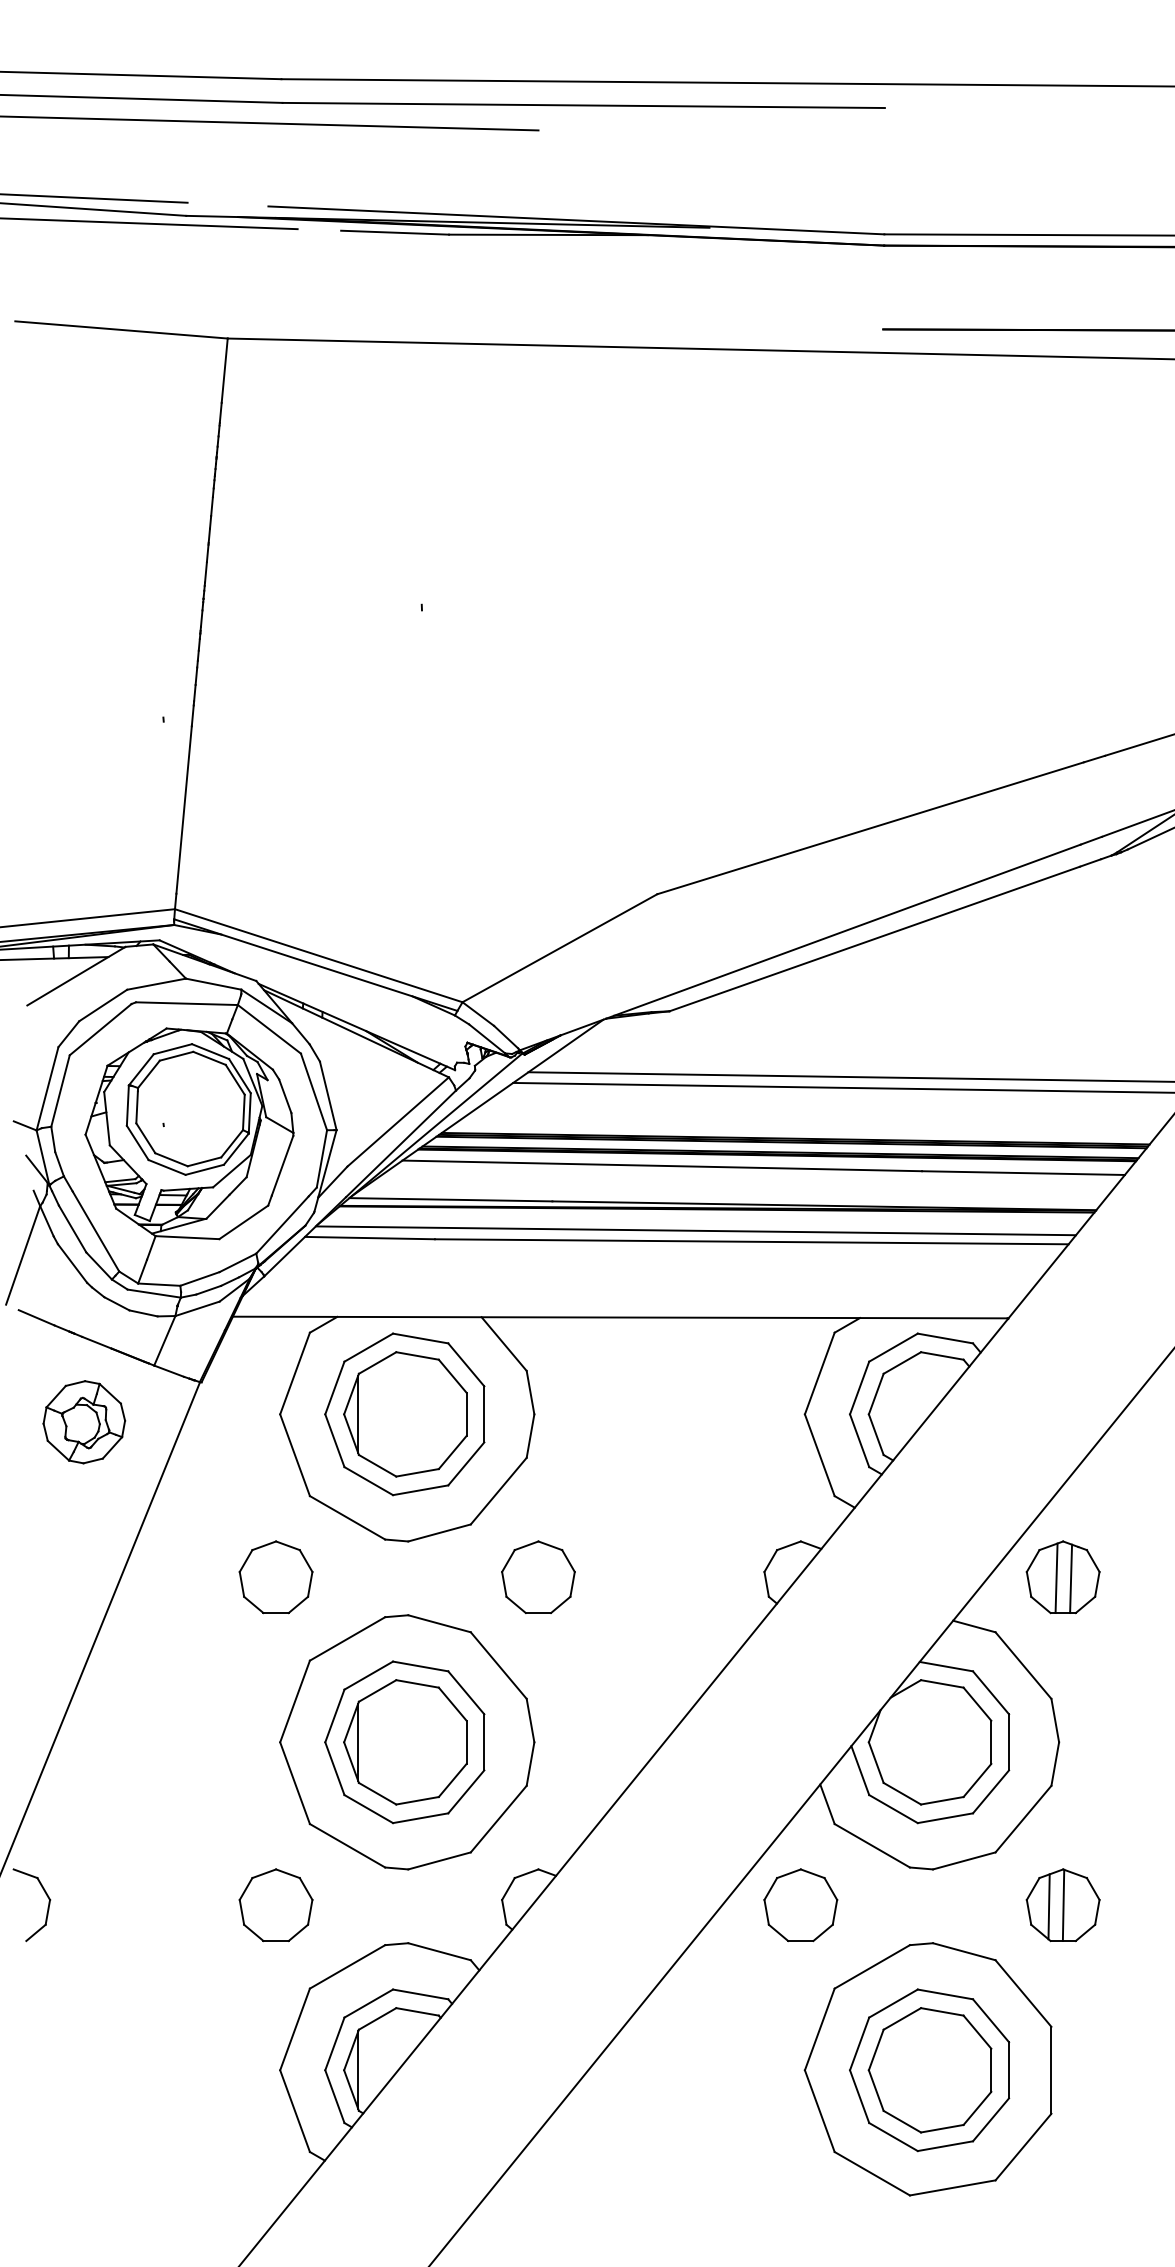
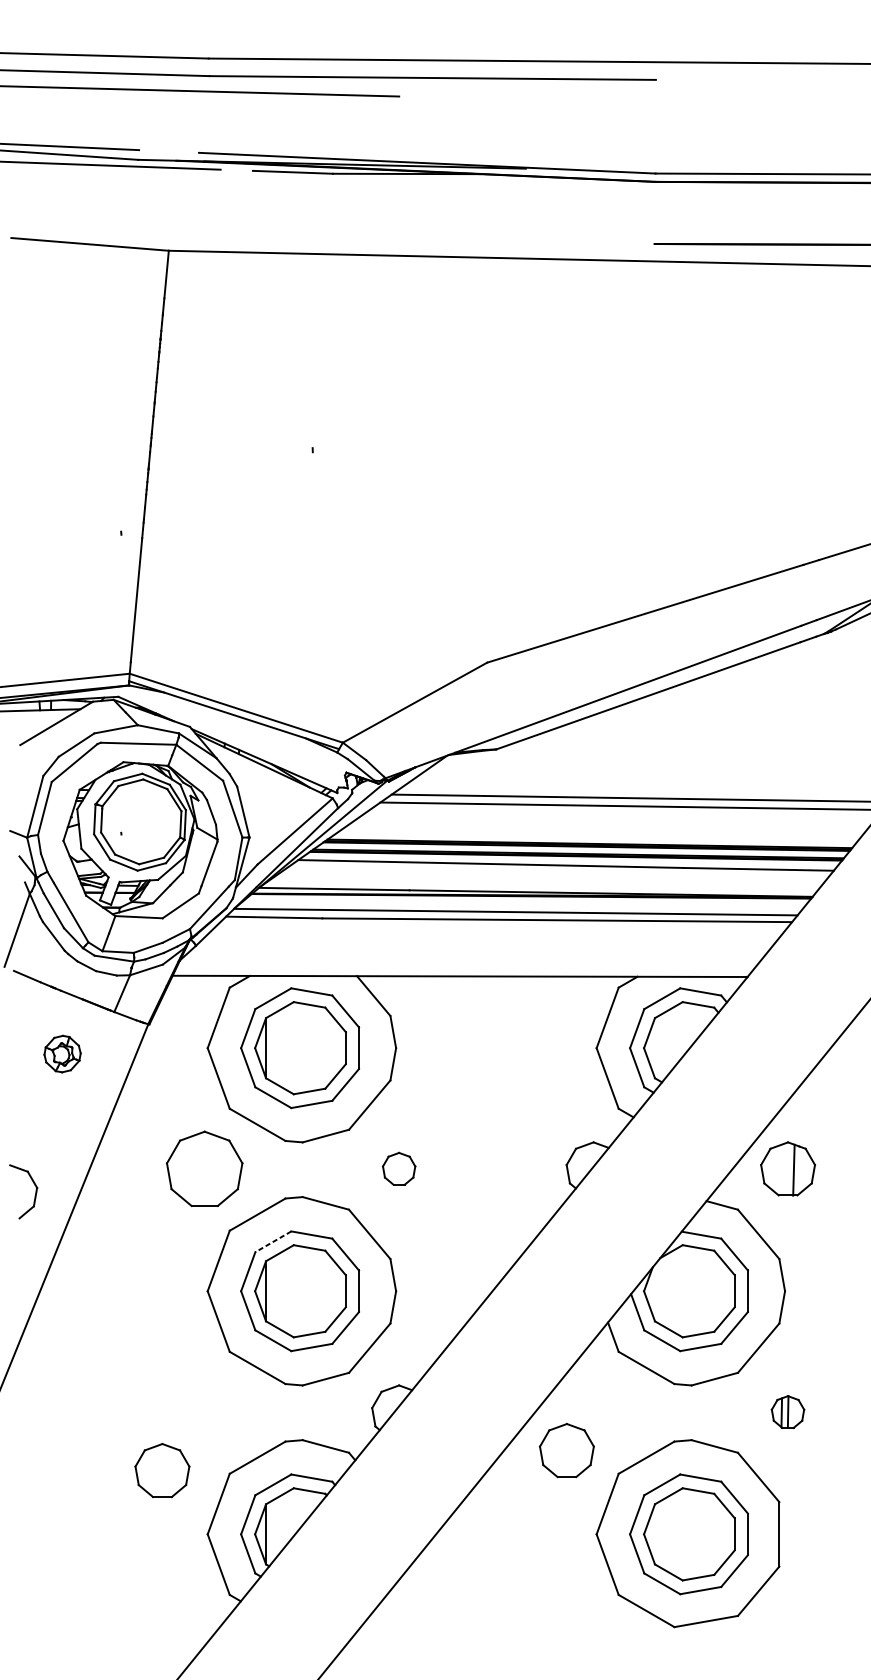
part: (84, 1422) -> (62, 1054), size x0.6
part: (538, 1576) -> (399, 1168), size x0.6
part: (275, 1577) -> (204, 1169), size x1.4
line: (1056, 1578) -> (783, 1169), removed
line: (368, 1675) -> (273, 1241), solid -> dashed
part: (275, 1905) -> (161, 1470), moved
part: (800, 1905) -> (566, 1450), moved
part: (1062, 1905) -> (787, 1412), size x0.6
part: (47, 1907) -> (35, 1193), moved

